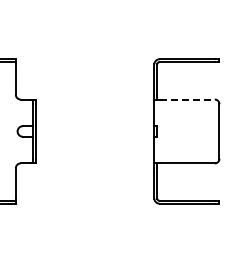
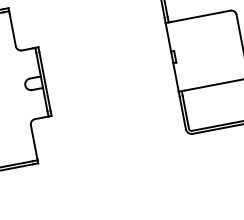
line: (187, 99) -> (201, 16), dashed -> solid

